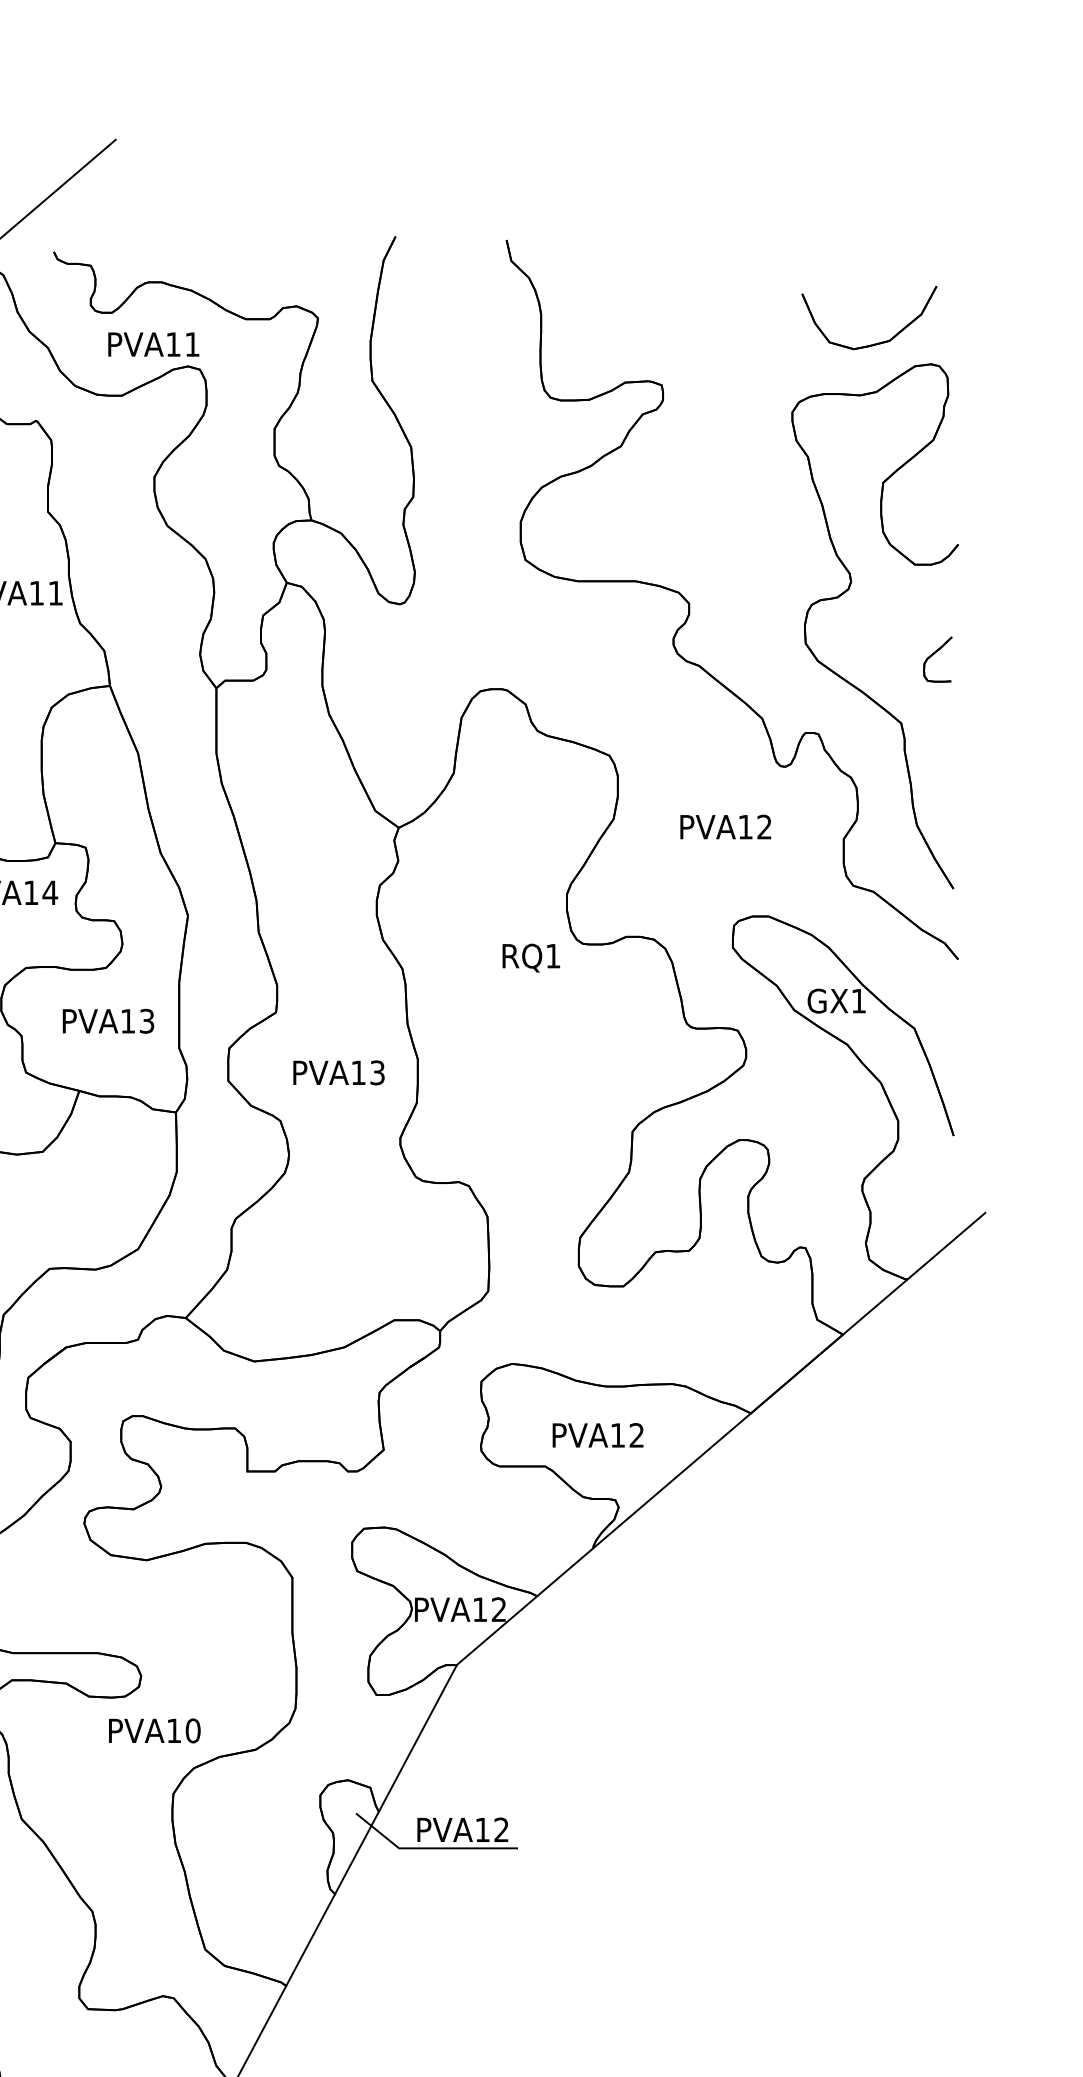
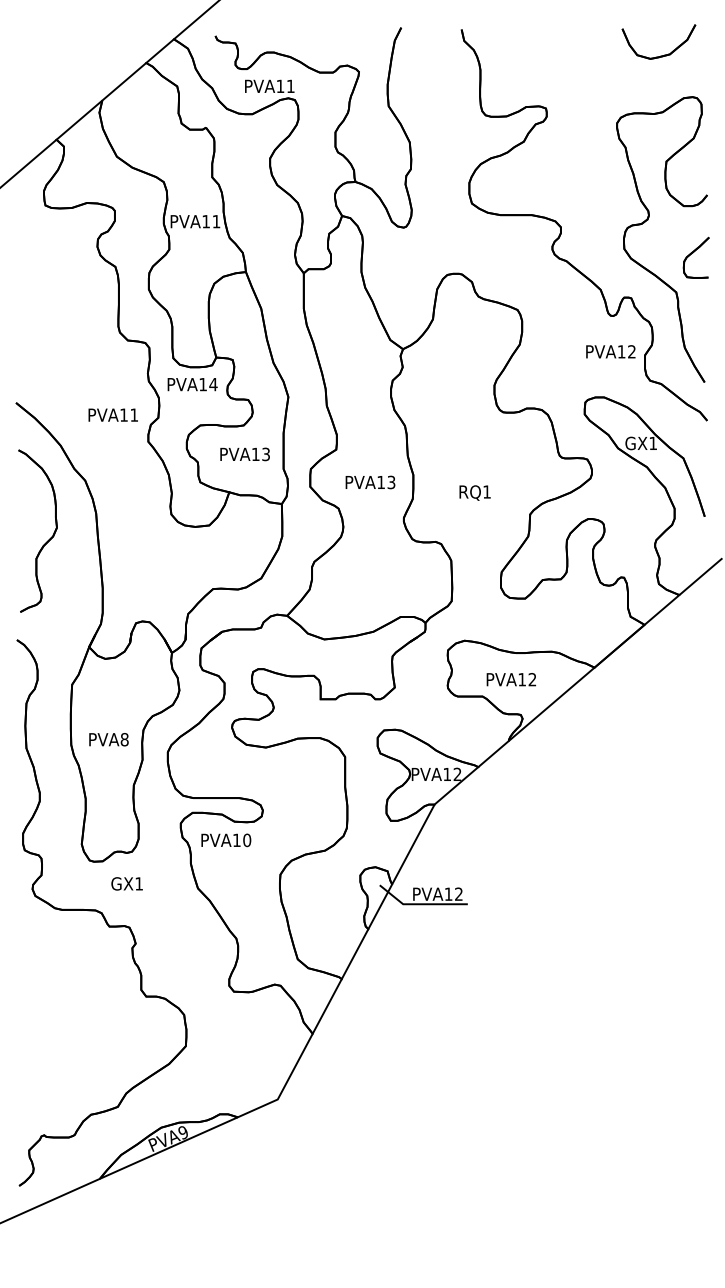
part: (872, 342) -> (660, 55), moved
part: (936, 659) -> (695, 257), size x1.67
text: (725, 826) -> (610, 351), moved
text: (530, 957) -> (474, 492), moved
text: (155, 1731) -> (226, 840), moved

